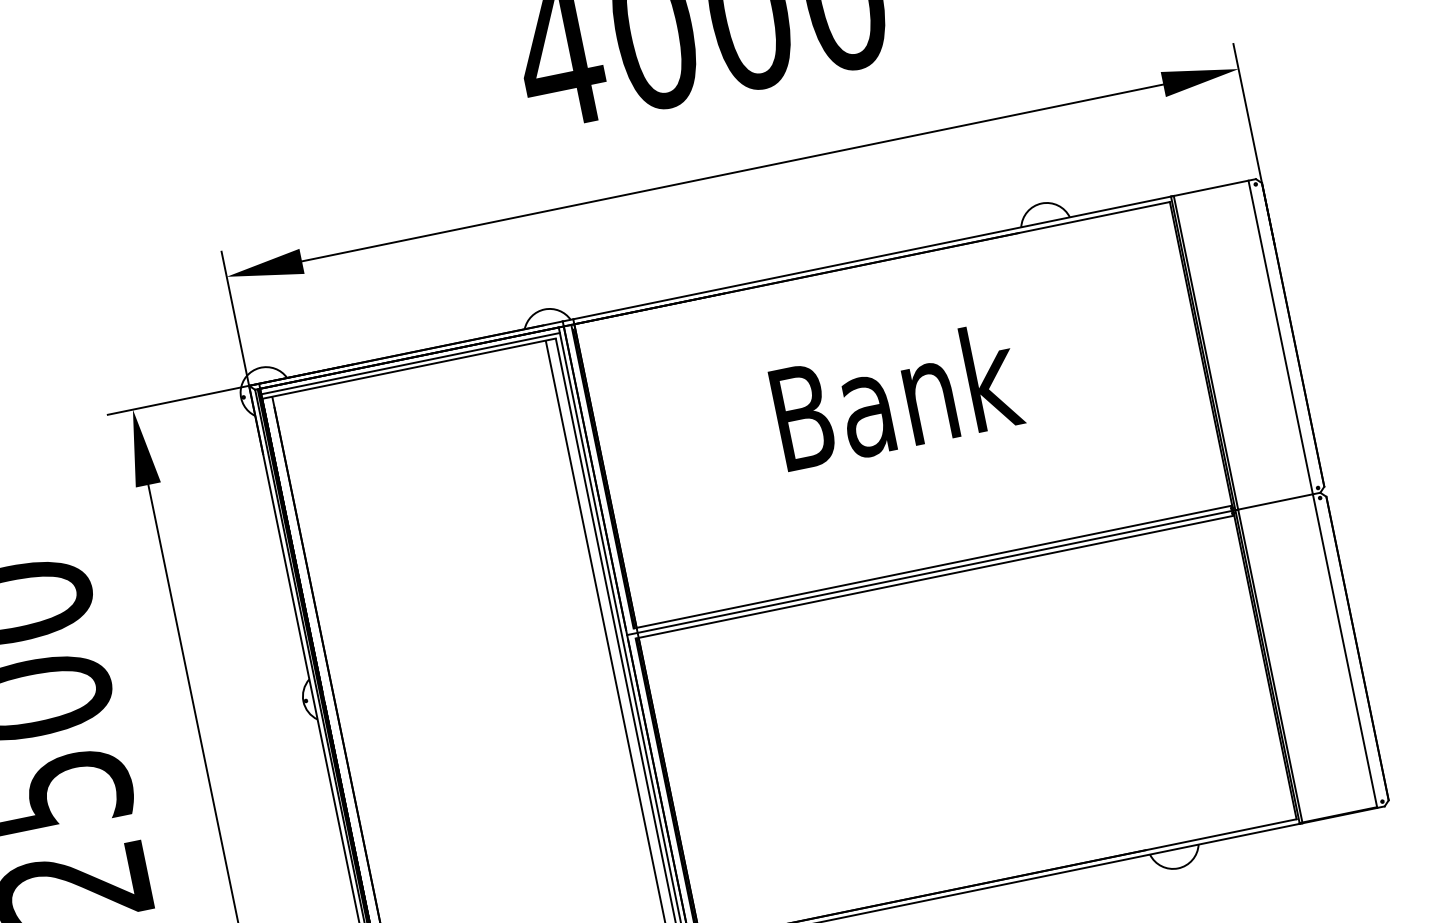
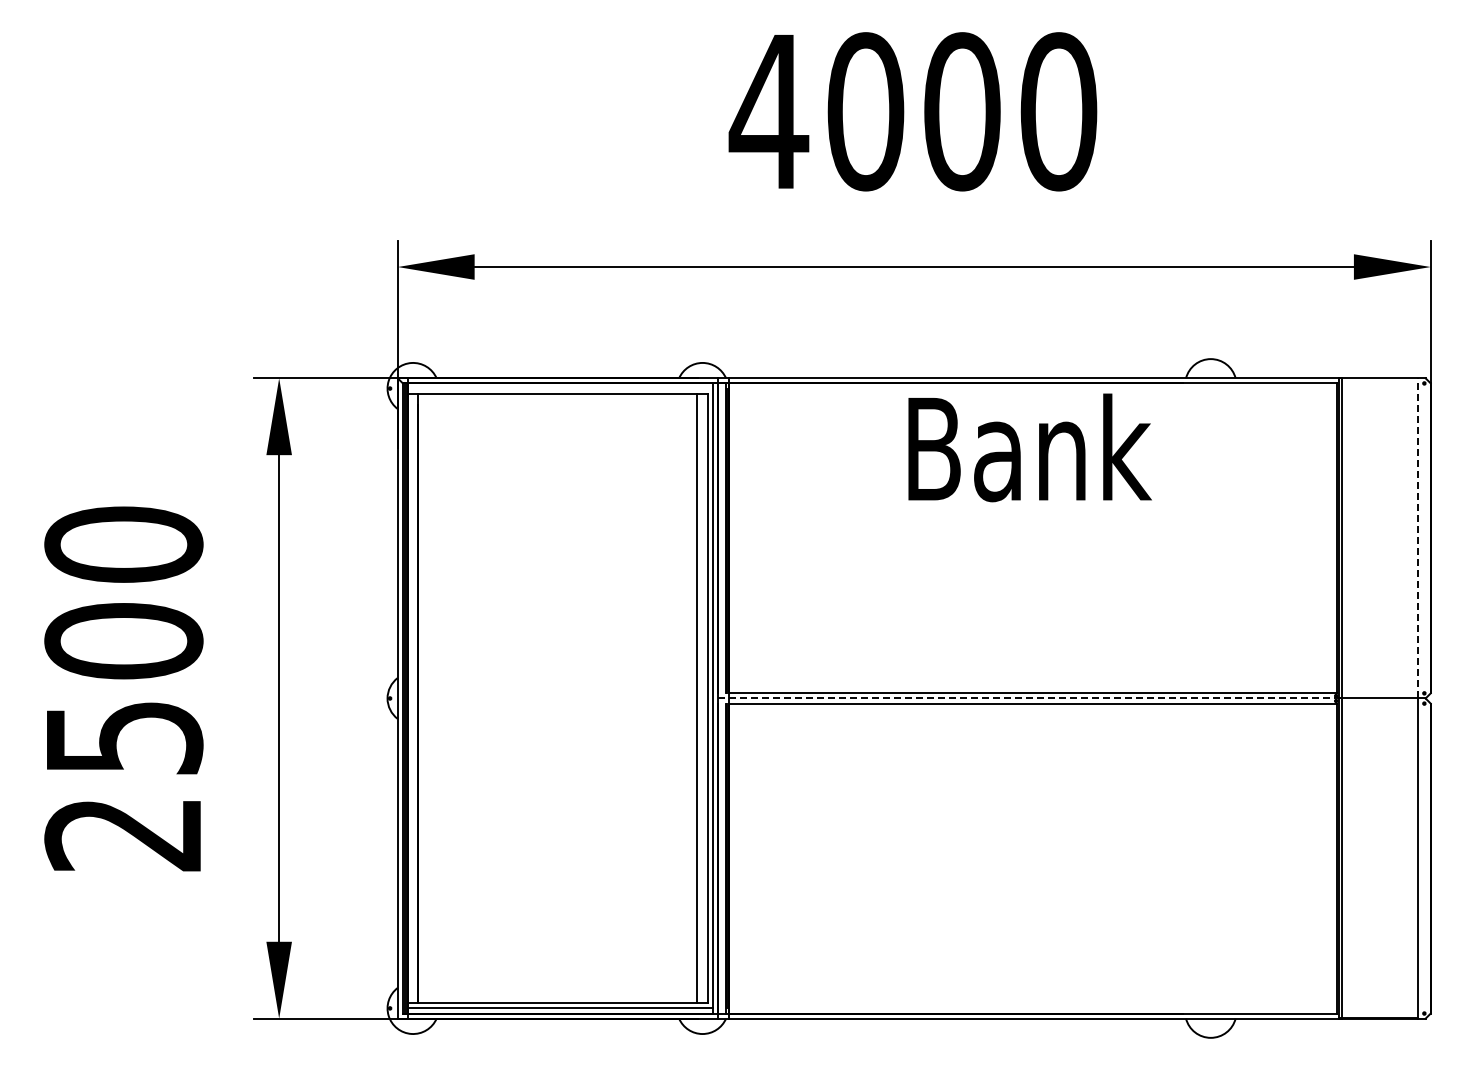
line: (1280, 336) -> (1418, 537), solid -> dashed
line: (410, 364) -> (560, 389), removed
text: (896, 396) -> (1029, 447), moved
line: (932, 572) -> (1029, 698), solid -> dashed

